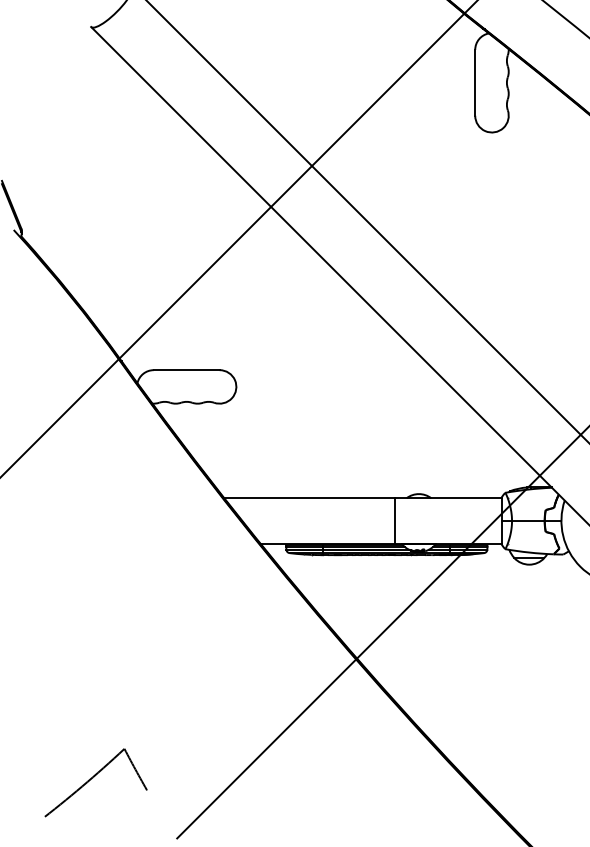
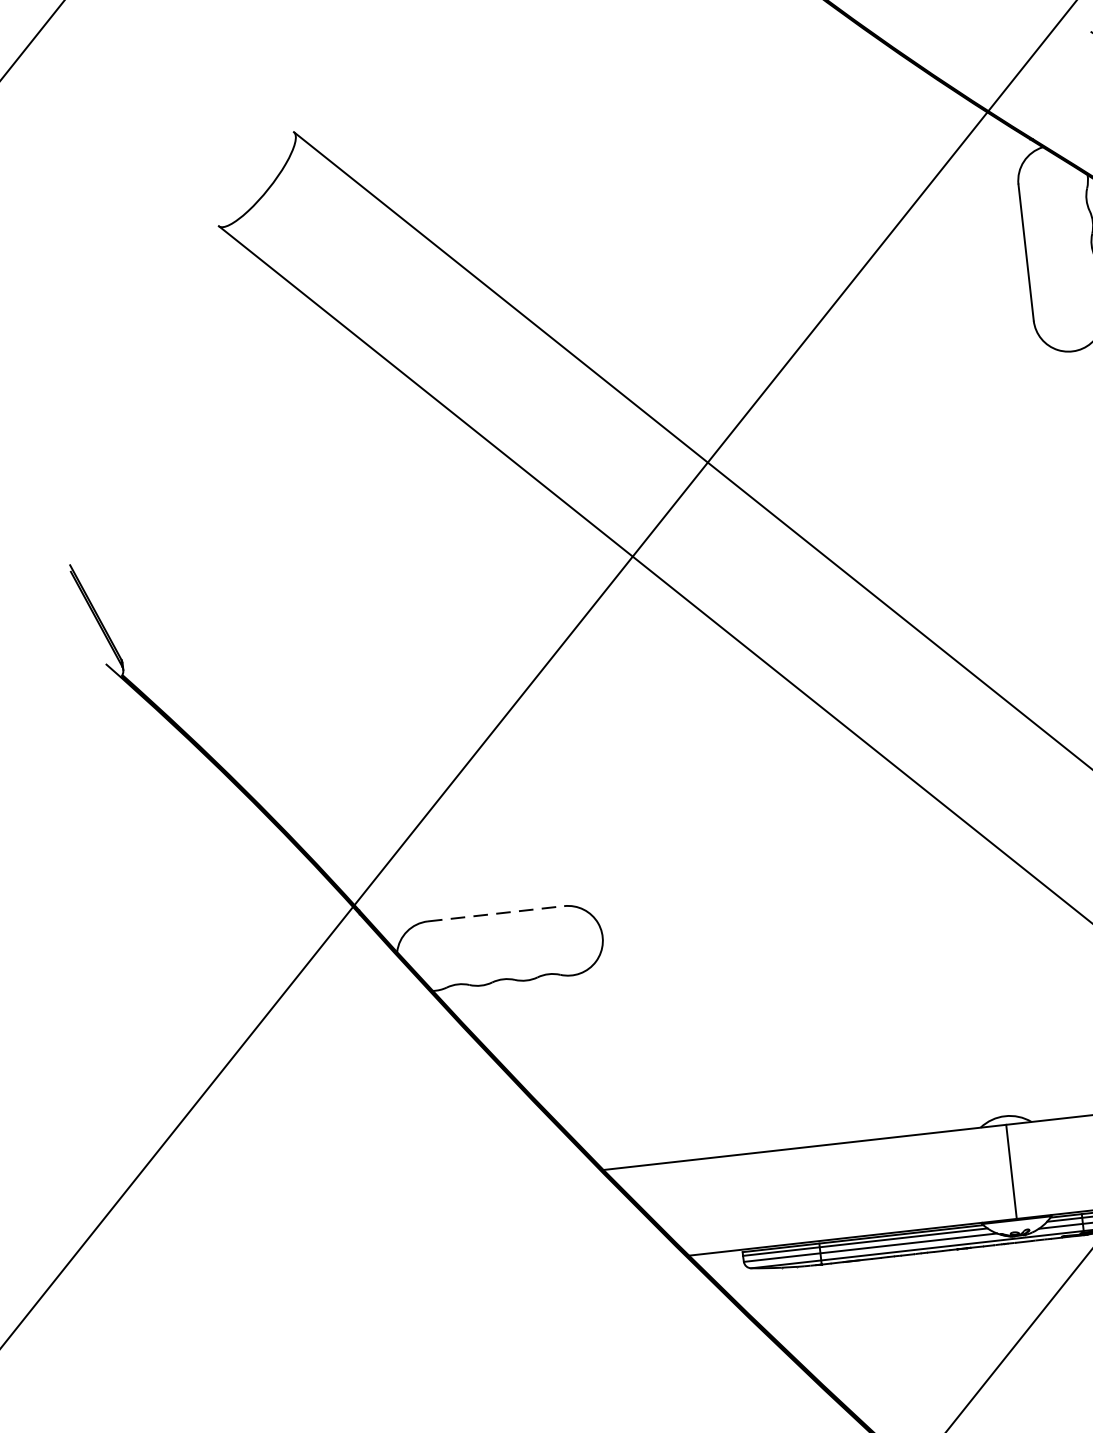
line: (186, 370) -> (495, 914), solid -> dashed
line: (395, 520) -> (1012, 1170), moved

